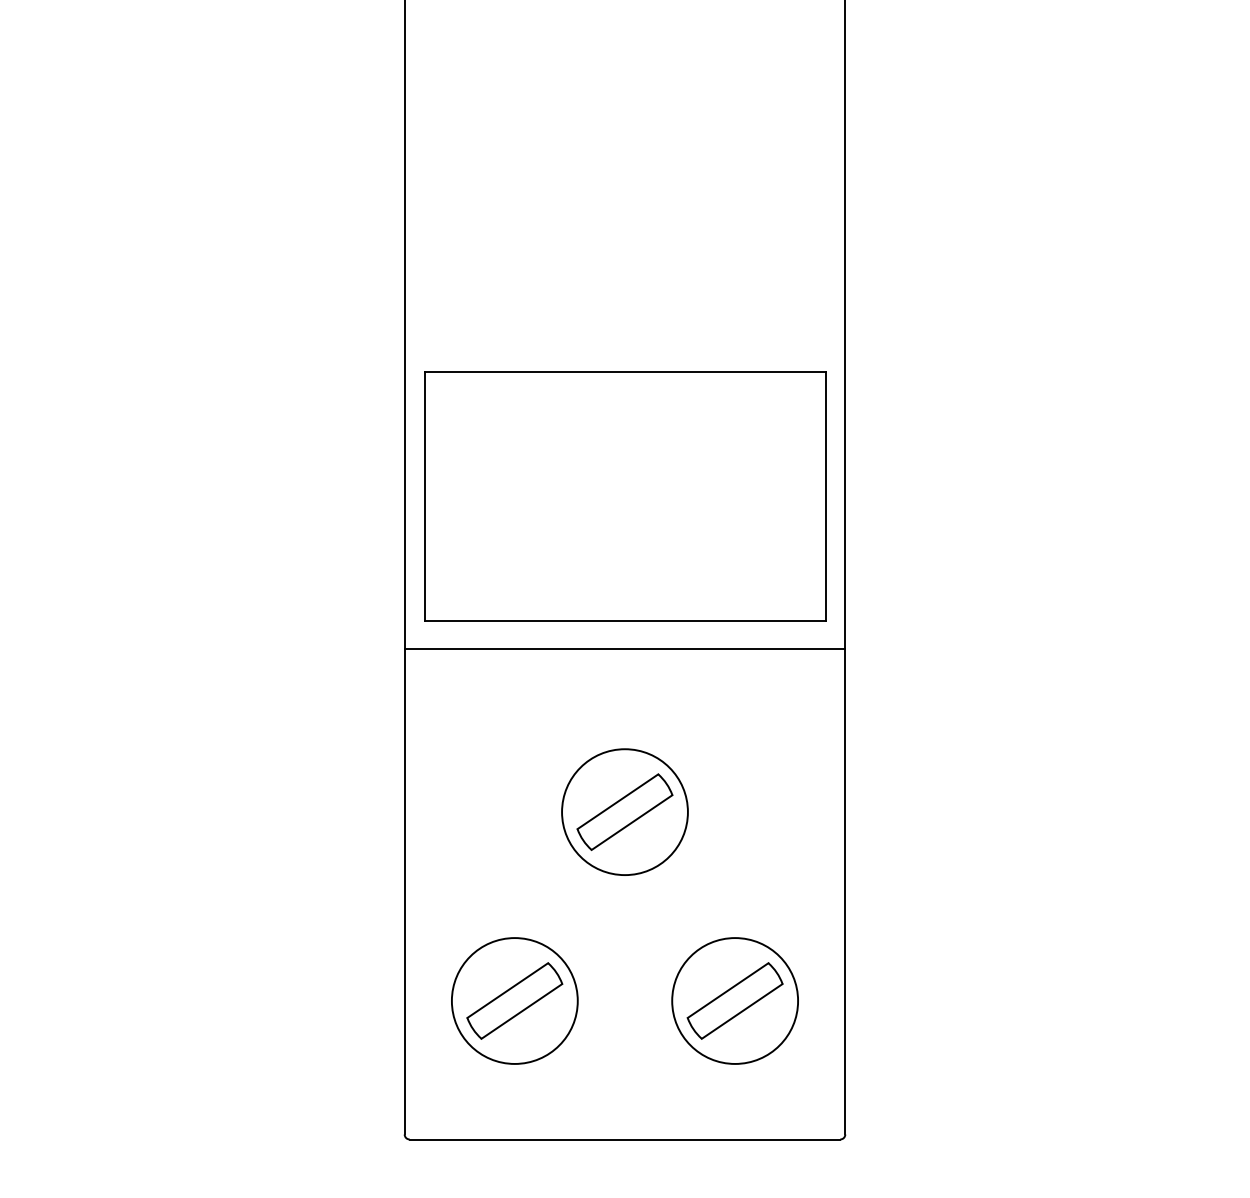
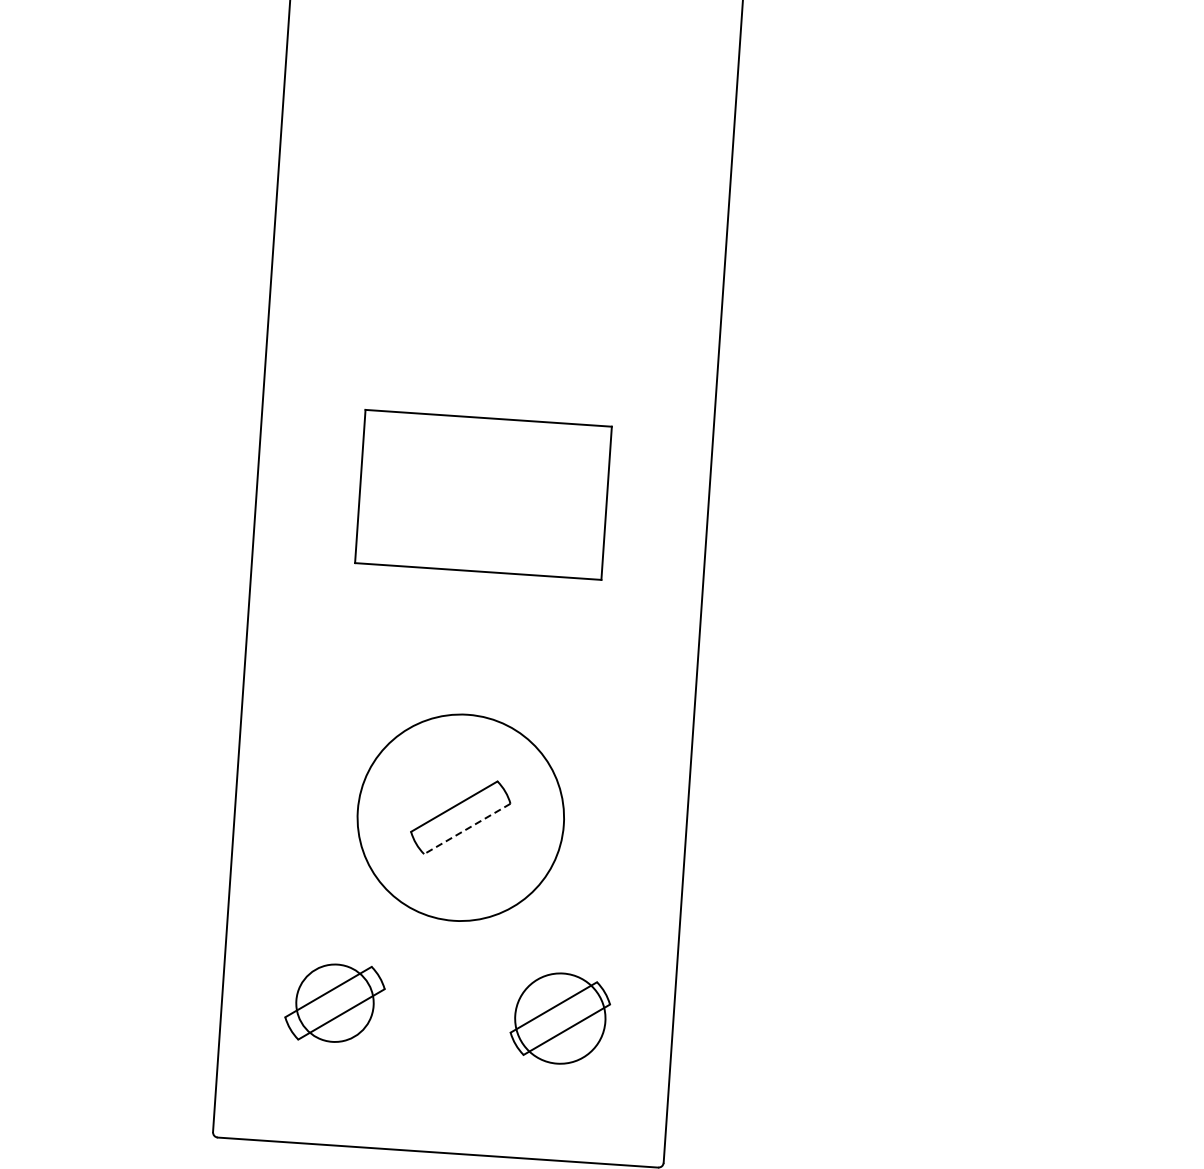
part: (625, 496) -> (483, 494), size x0.6
line: (624, 648) -> (471, 650), removed
circle: (624, 812) -> (460, 818), size x1.6
line: (632, 822) -> (467, 828), solid -> dashed
circle: (514, 1000) -> (334, 1002), size x0.6
circle: (735, 1000) -> (560, 1018), size x0.7

